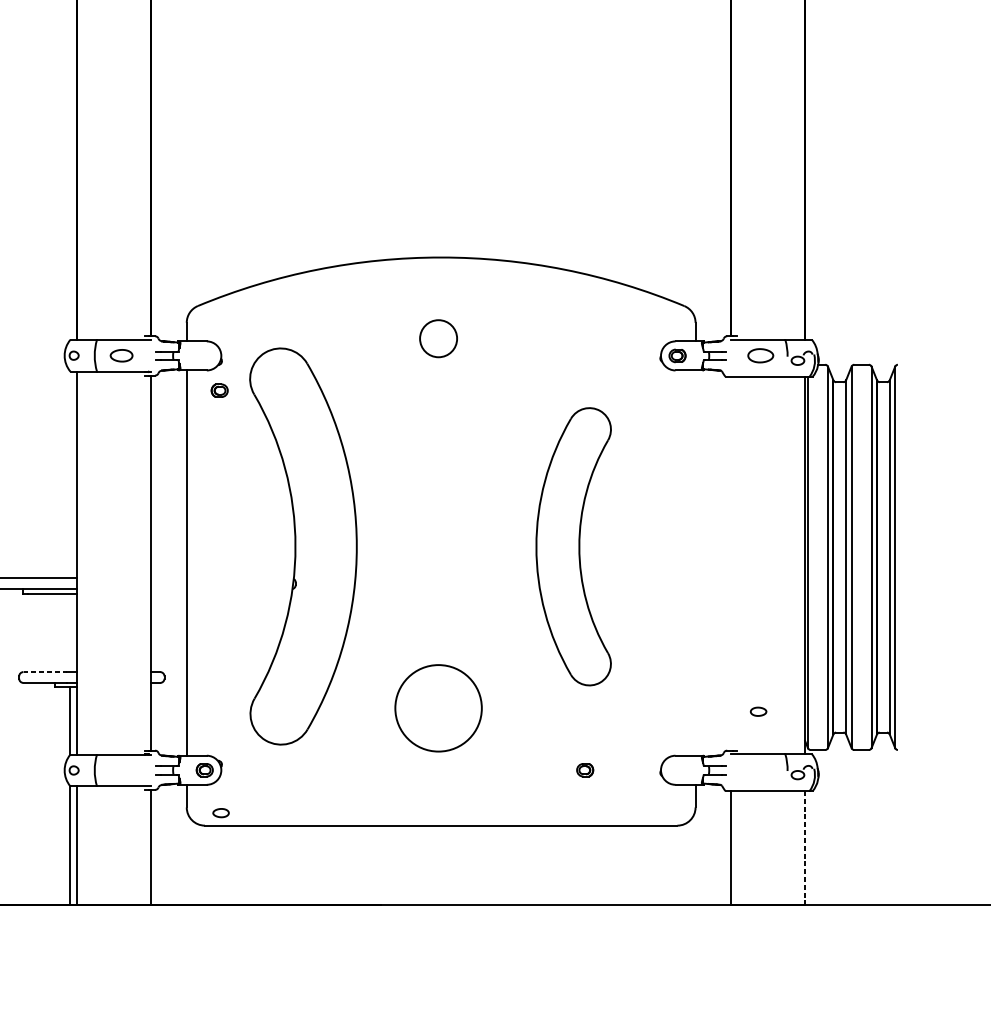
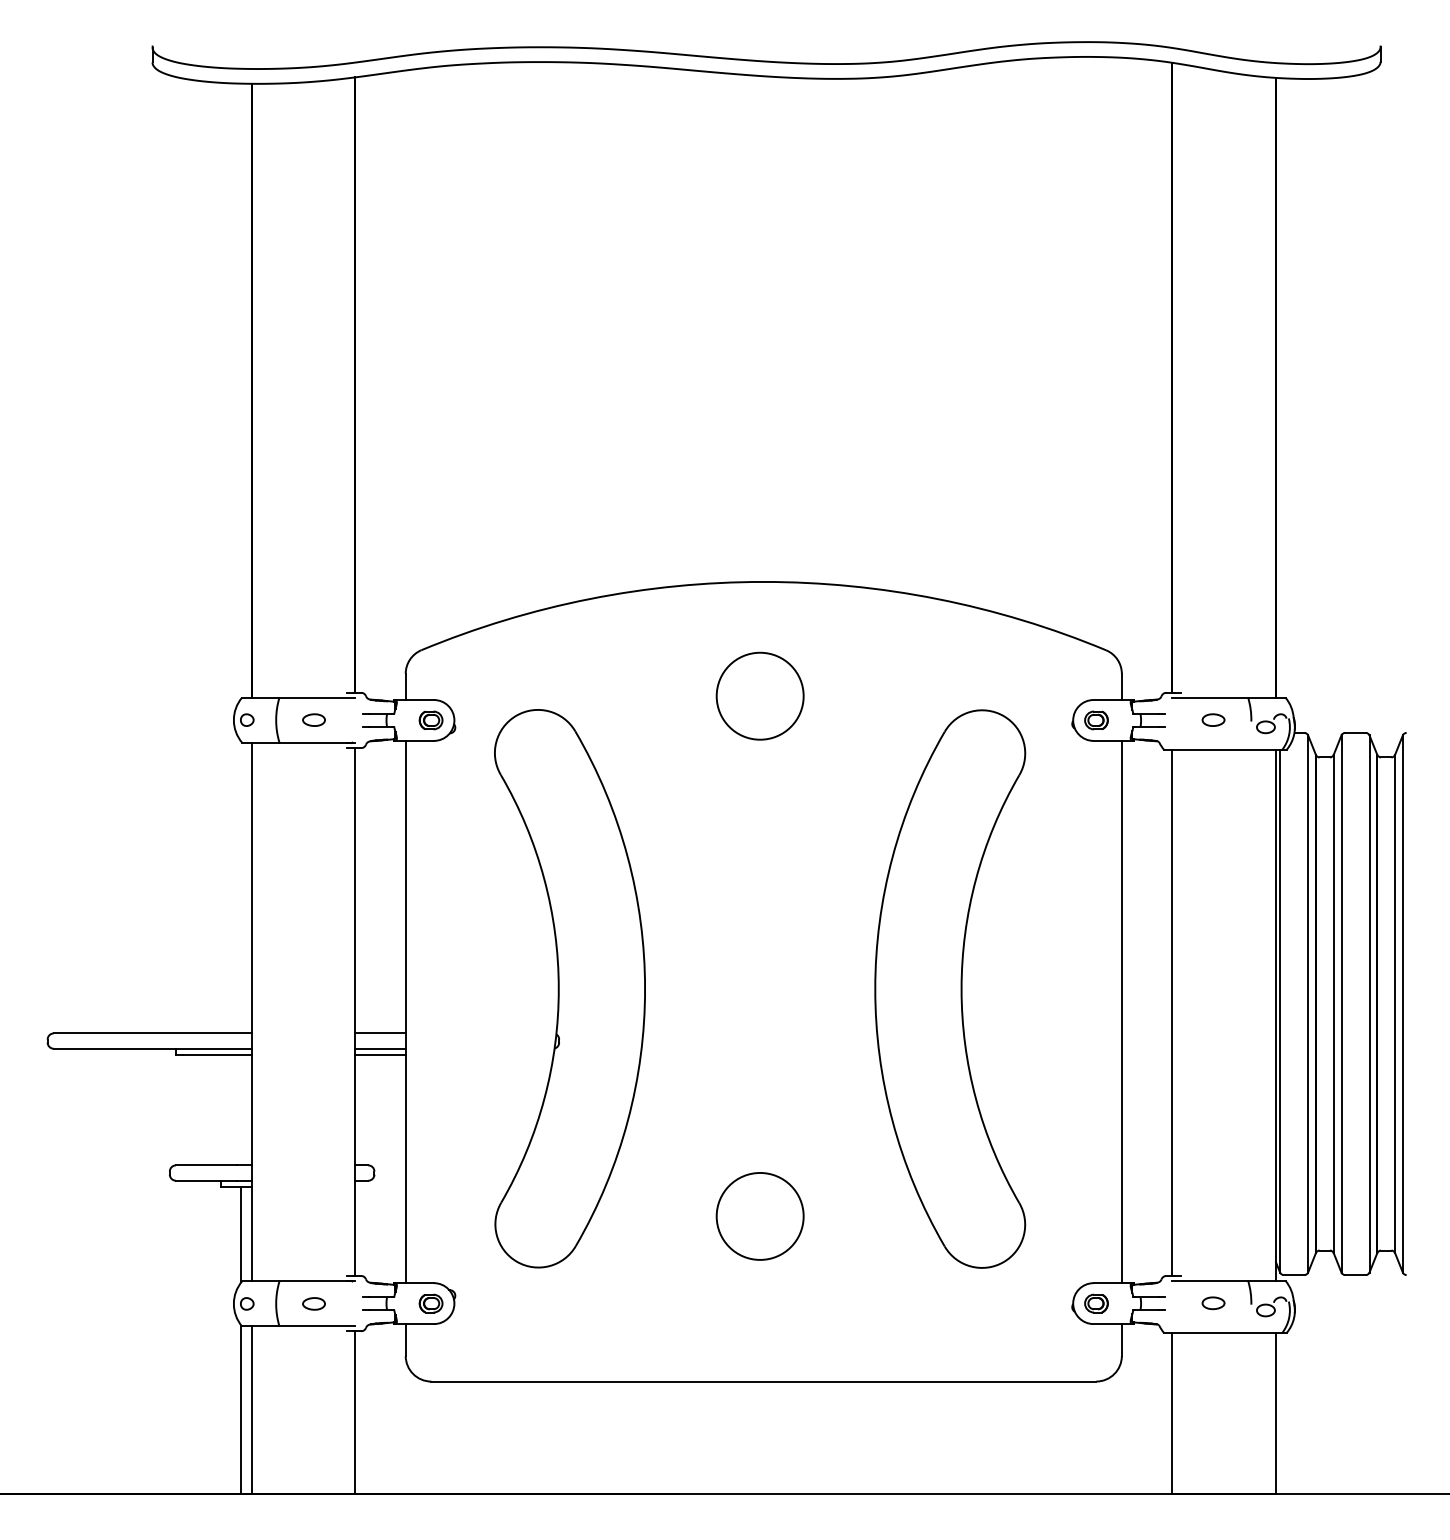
circle: (438, 338) -> (759, 695), size x1.67
part: (121, 355) -> (313, 719), size x0.71
part: (760, 355) -> (1213, 719), size x0.62
part: (219, 390) -> (430, 720), moved
part: (573, 546) -> (950, 988), size x1.43
line: (695, 562) -> (1121, 1011), added
line: (731, 563) -> (1172, 1012), added
line: (168, 578) -> (380, 1033), added
line: (168, 589) -> (380, 1048), added
line: (168, 593) -> (380, 1054), added
line: (45, 672) -> (206, 1165), dashed -> solid
circle: (438, 707) -> (759, 1215), size x0.71
part: (758, 711) -> (1213, 1303), moved
part: (585, 770) -> (1096, 1303), moved
part: (220, 812) -> (313, 1303), moved
line: (805, 847) -> (1276, 1412), dashed -> solid

